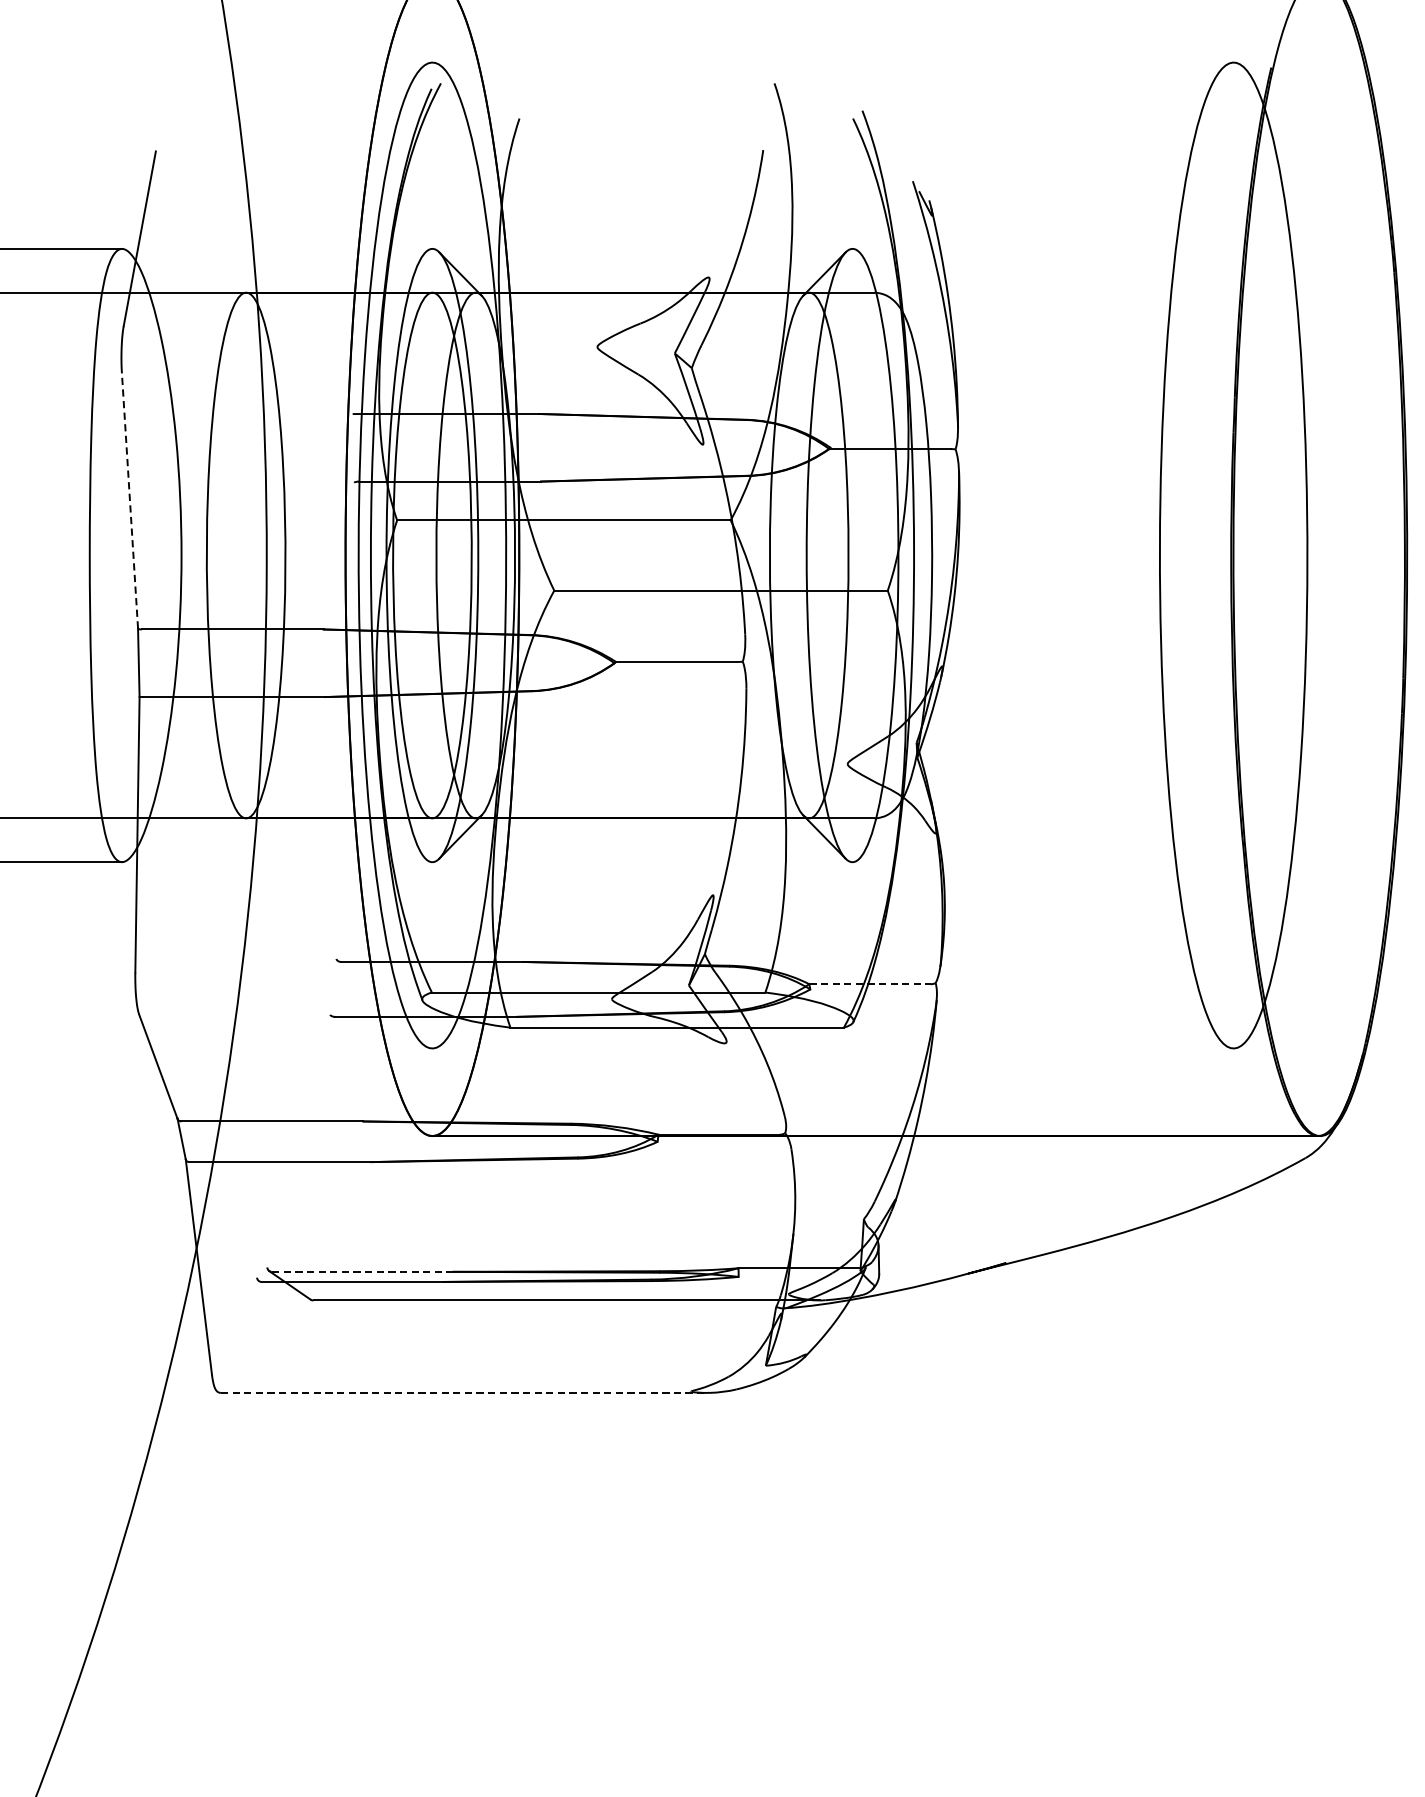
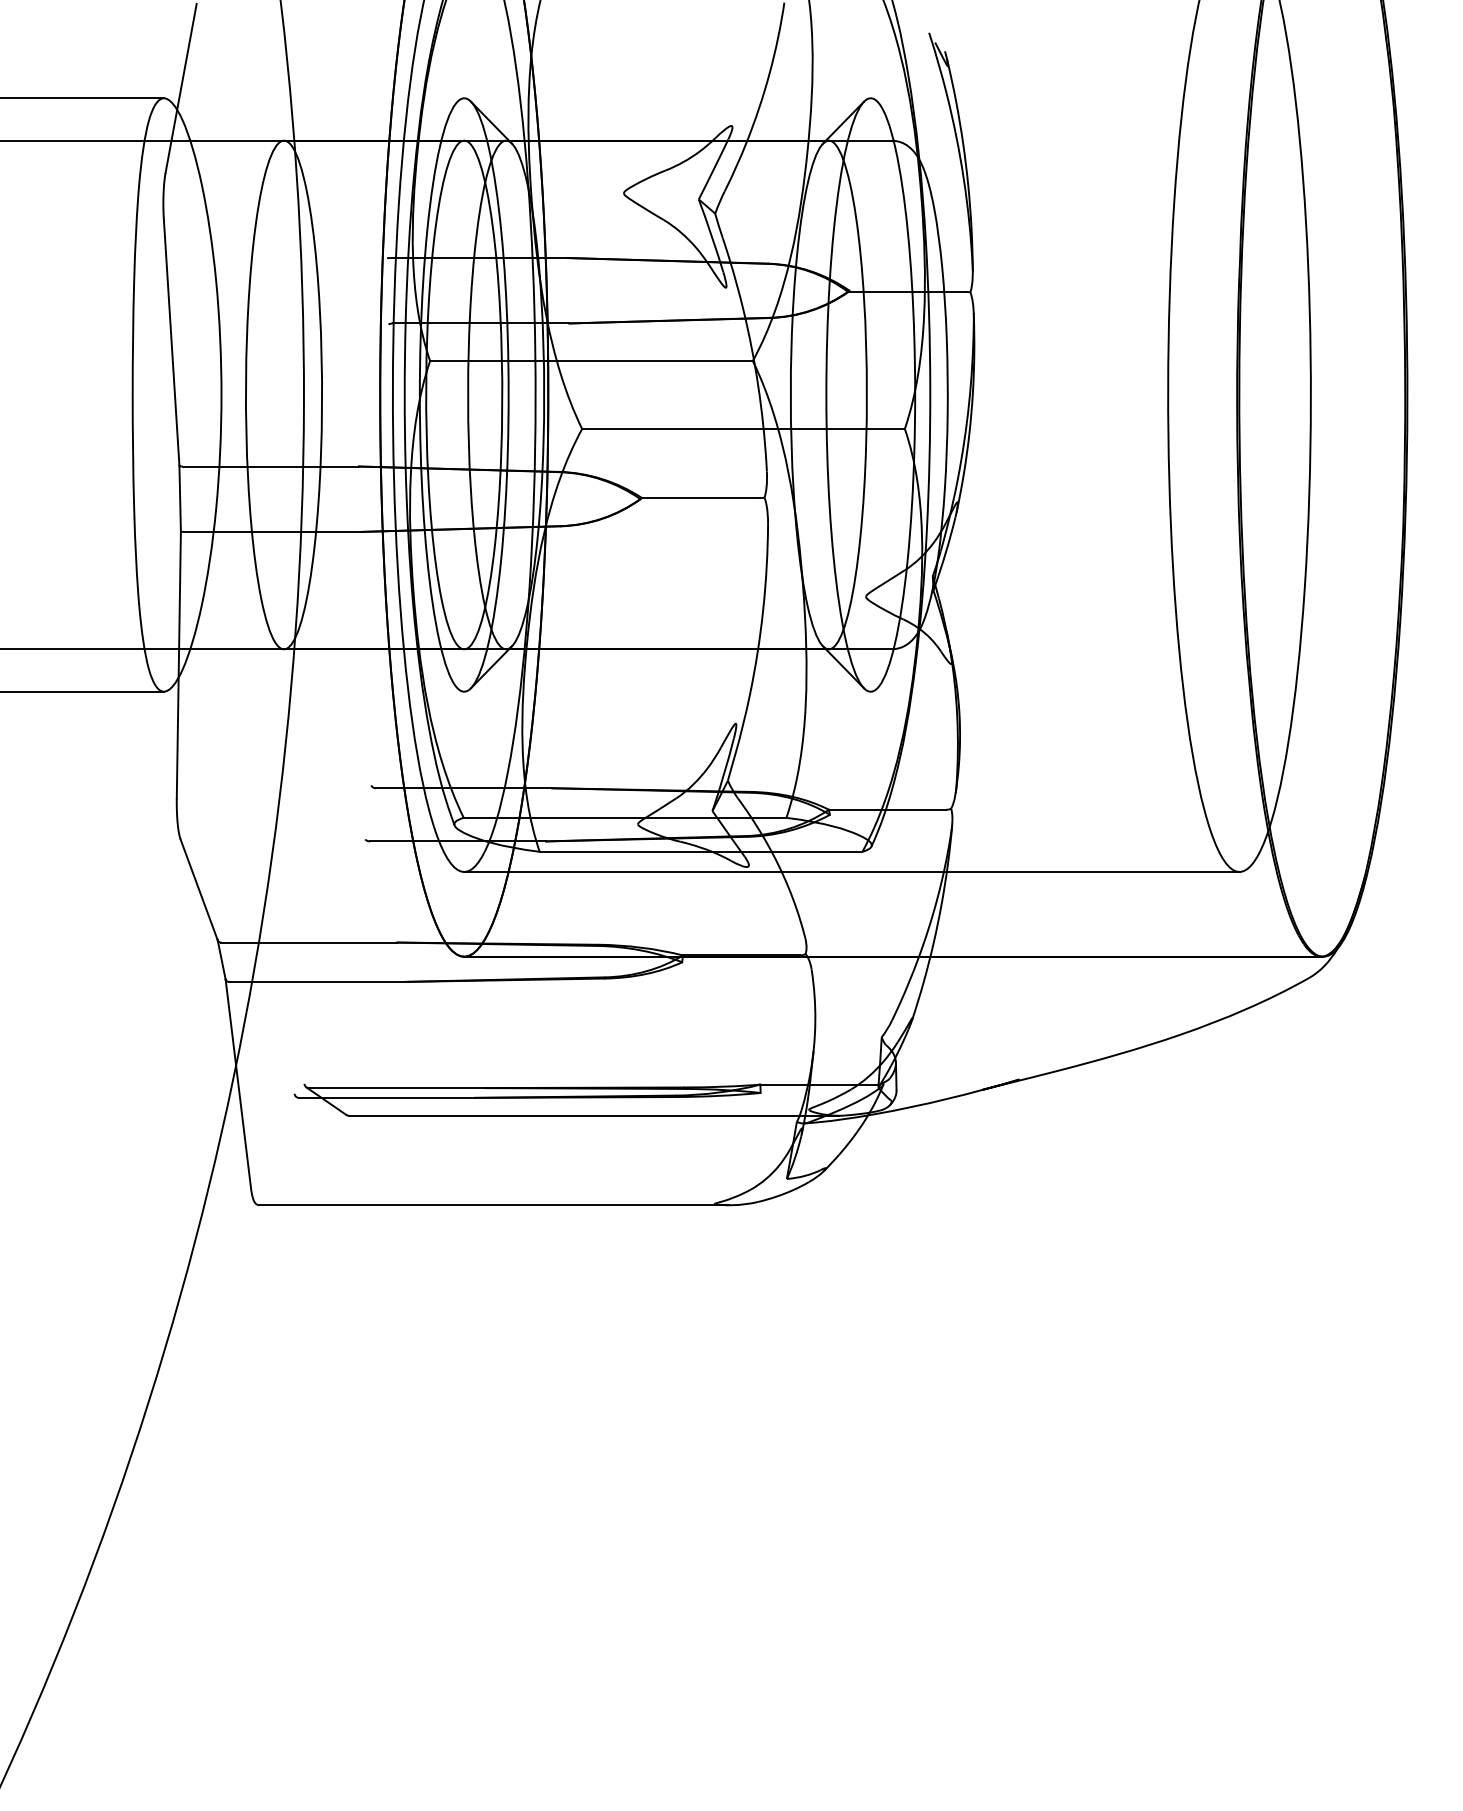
line: (129, 501) -> (171, 342), dashed -> solid
line: (869, 983) -> (887, 809), dashed -> solid
line: (832, 1047) -> (851, 871), added
line: (362, 1272) -> (396, 1088), dashed -> solid
line: (463, 1393) -> (494, 1205), dashed -> solid

